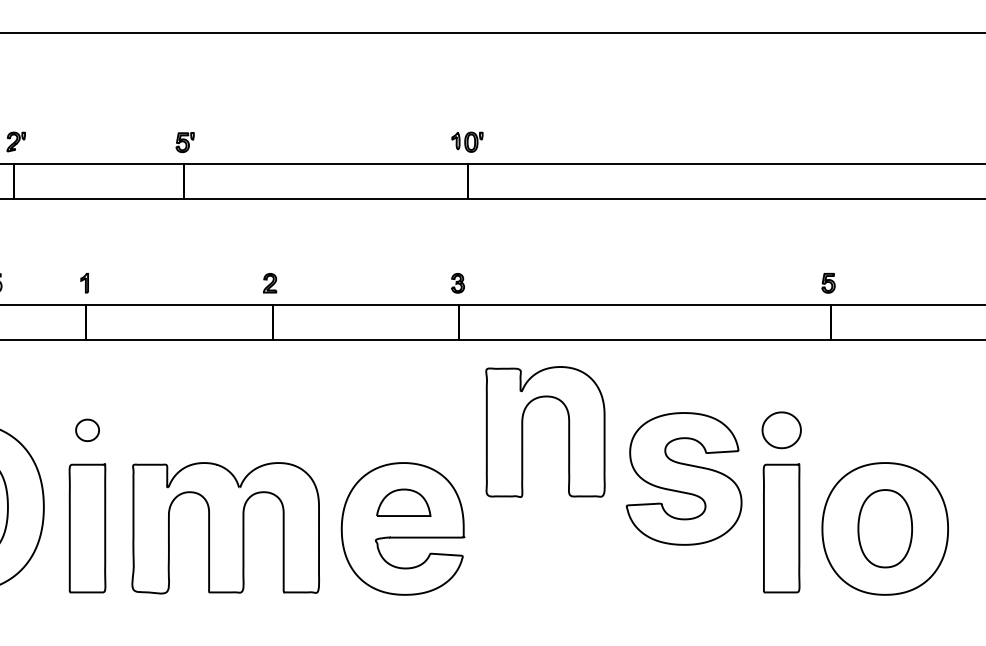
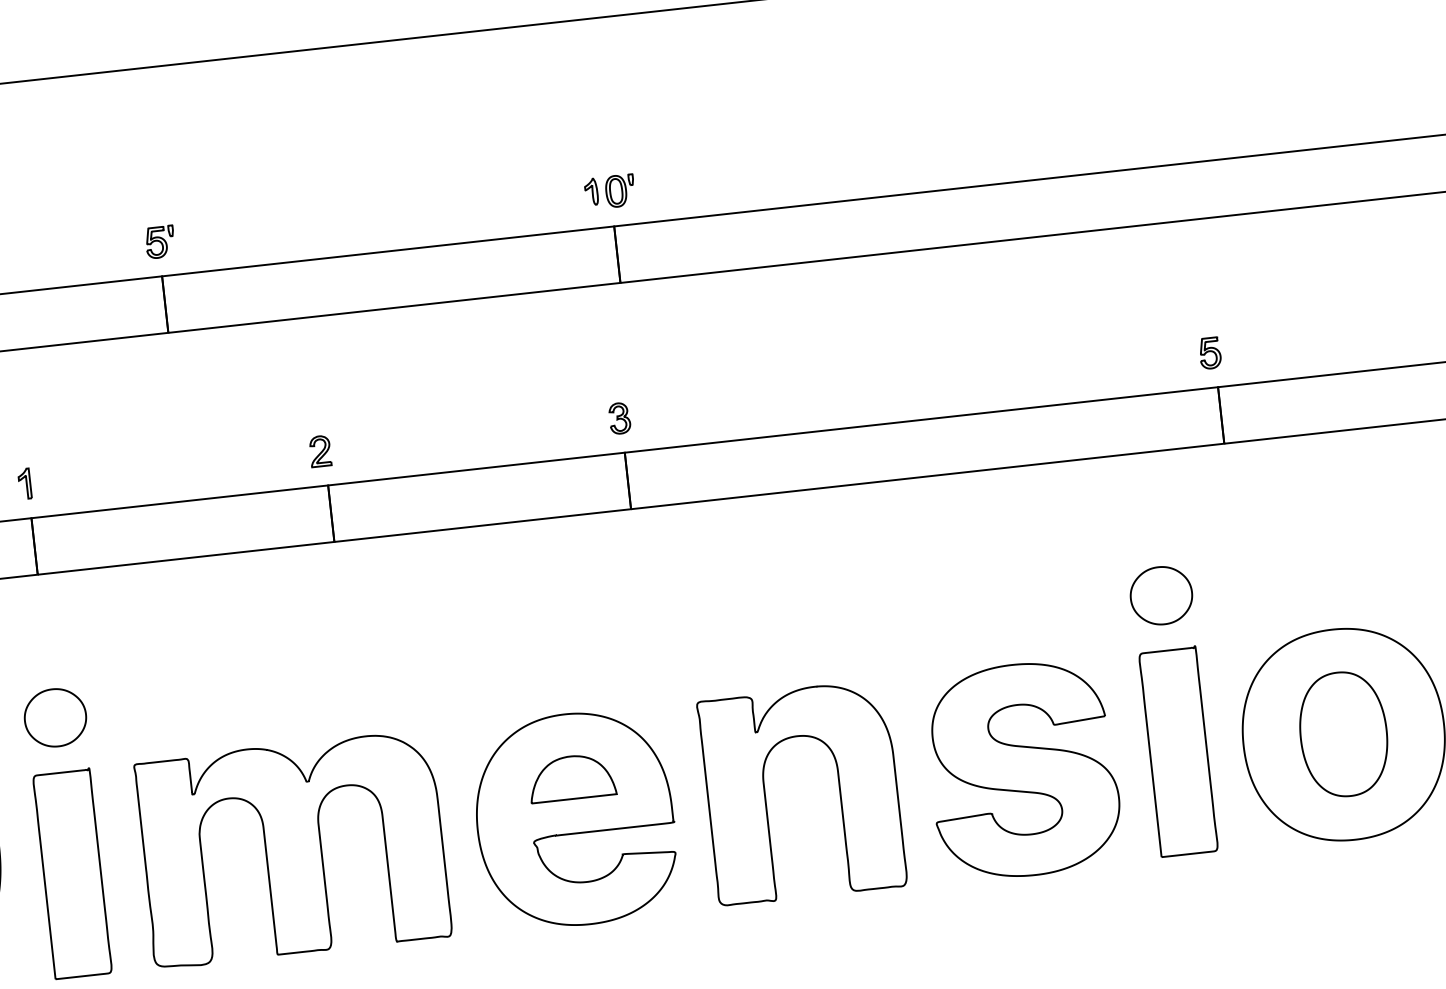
part: (87, 430) -> (55, 718), size x1.67
part: (523, 431) -> (767, 796), moved
part: (683, 478) -> (1022, 769), moved

